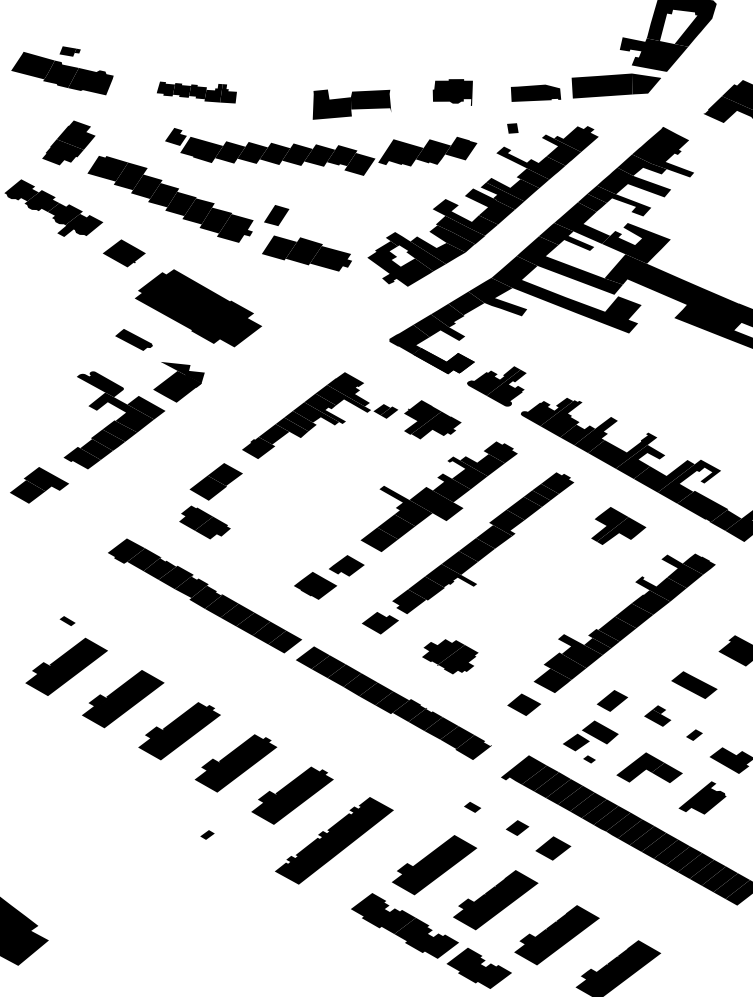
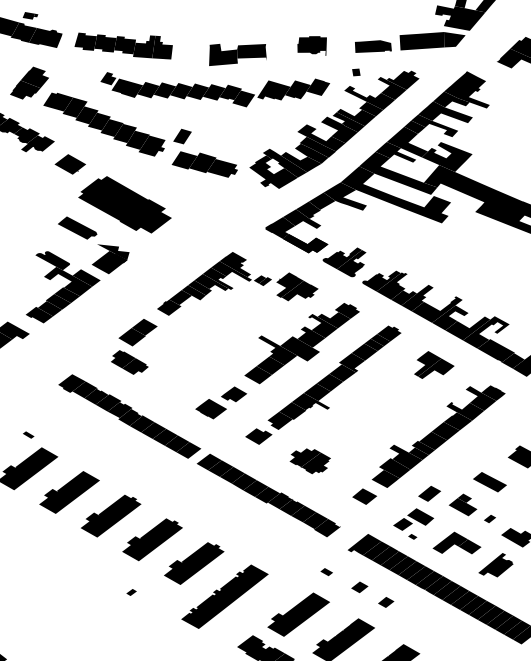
part: (196, 92) -> (123, 46), size x1.67
part: (133, 339) -> (77, 227), size x1.43
part: (657, 715) -> (462, 504), size x1.43
part: (553, 848) -> (386, 602), size x0.62

